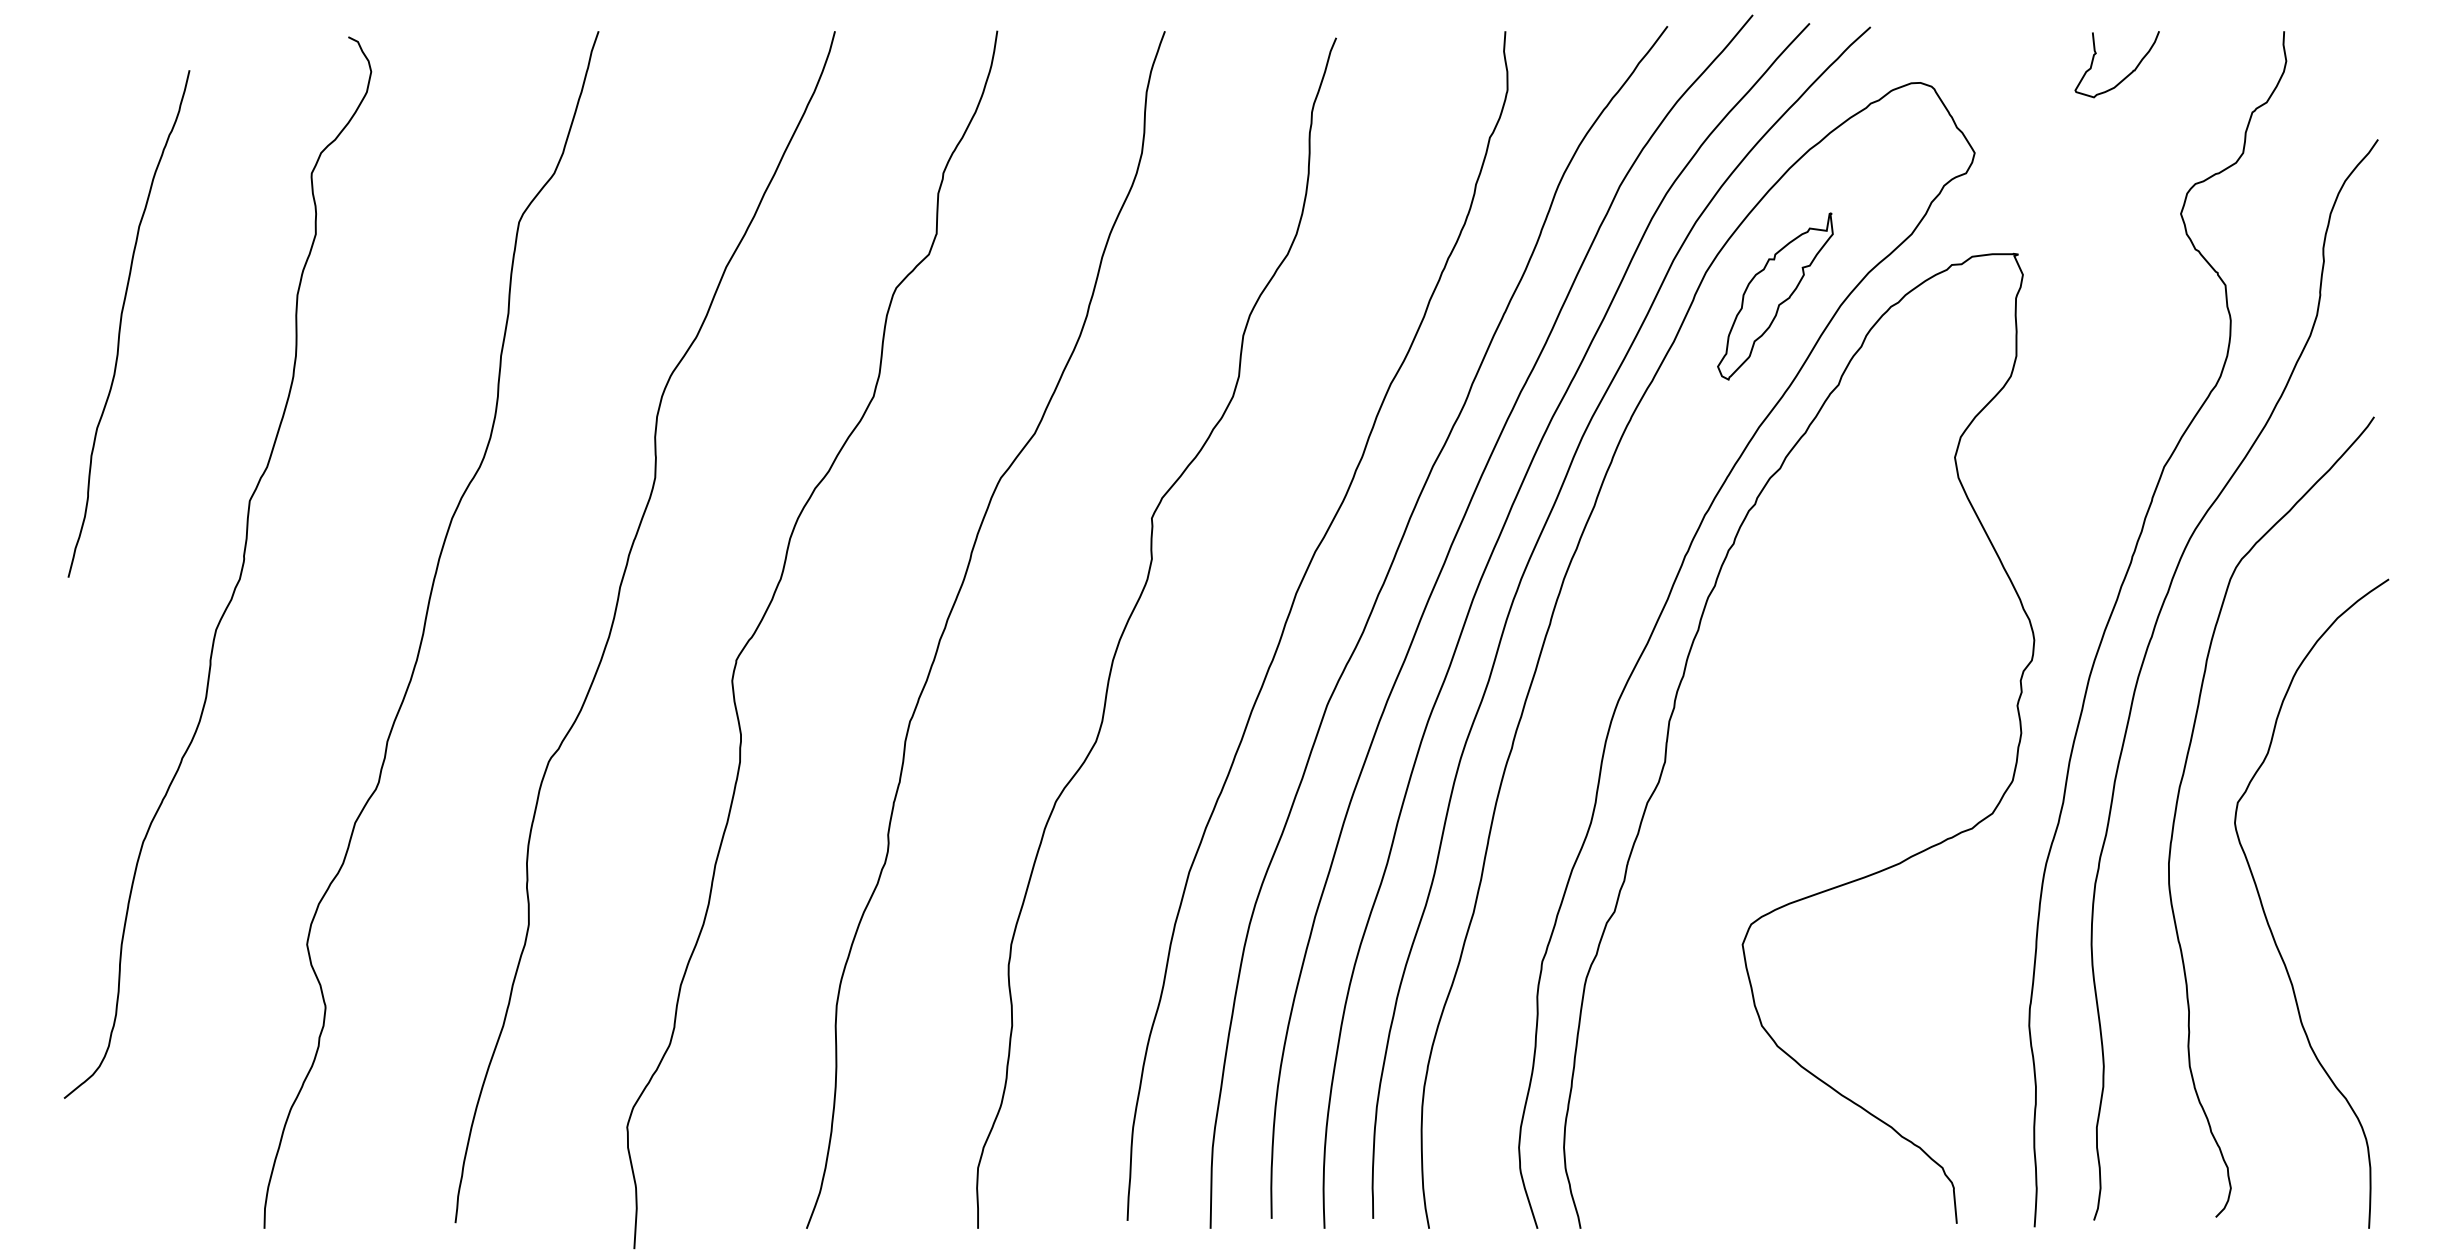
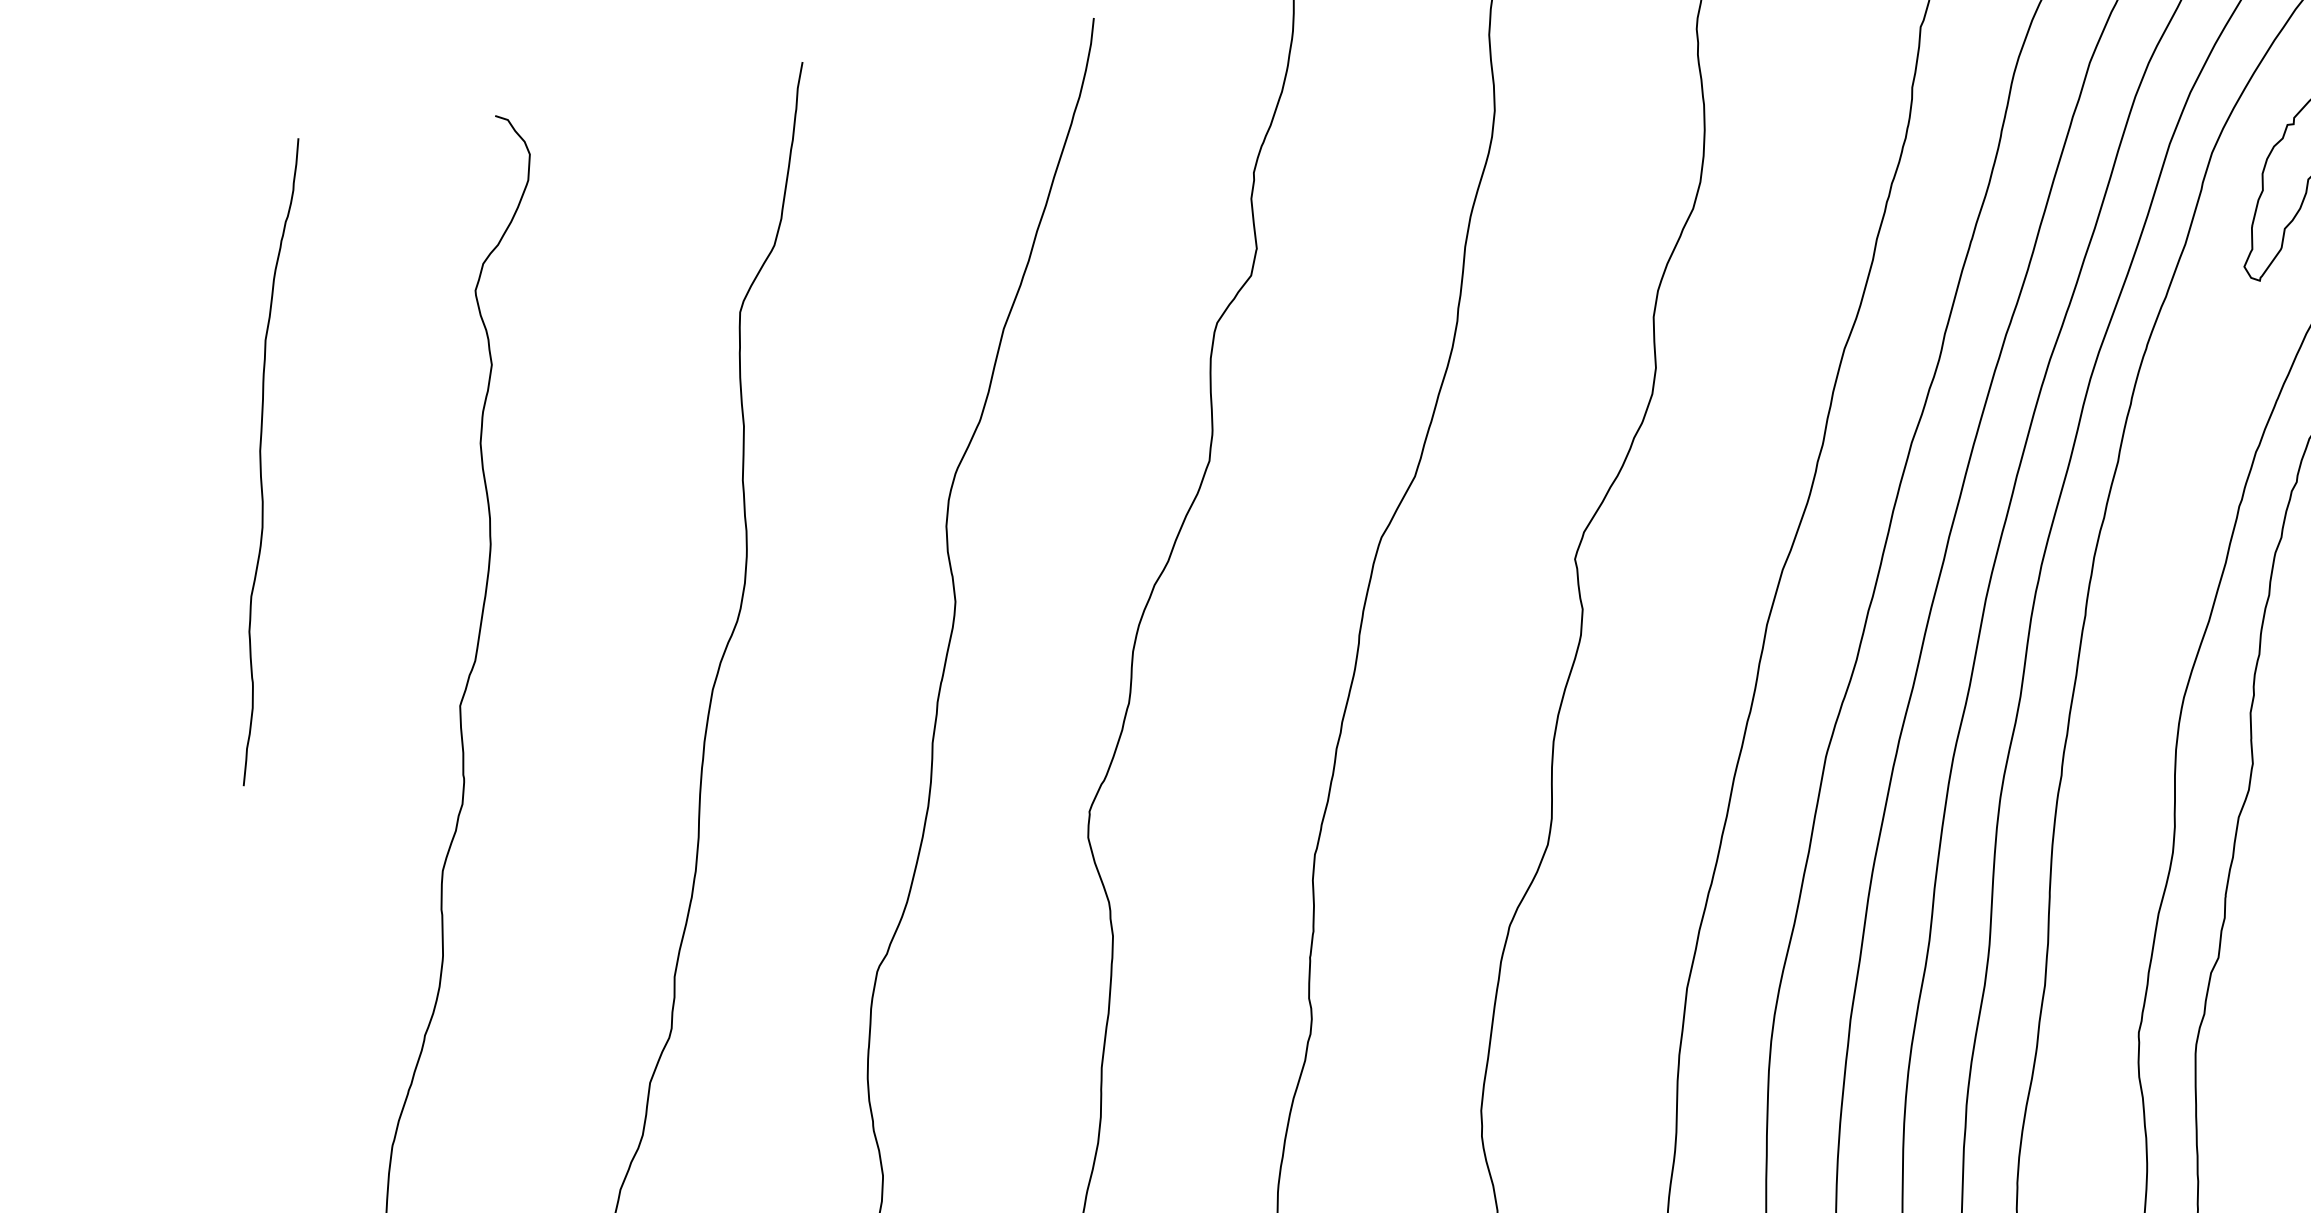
curve: (121, 323) -> (261, 463), moved

